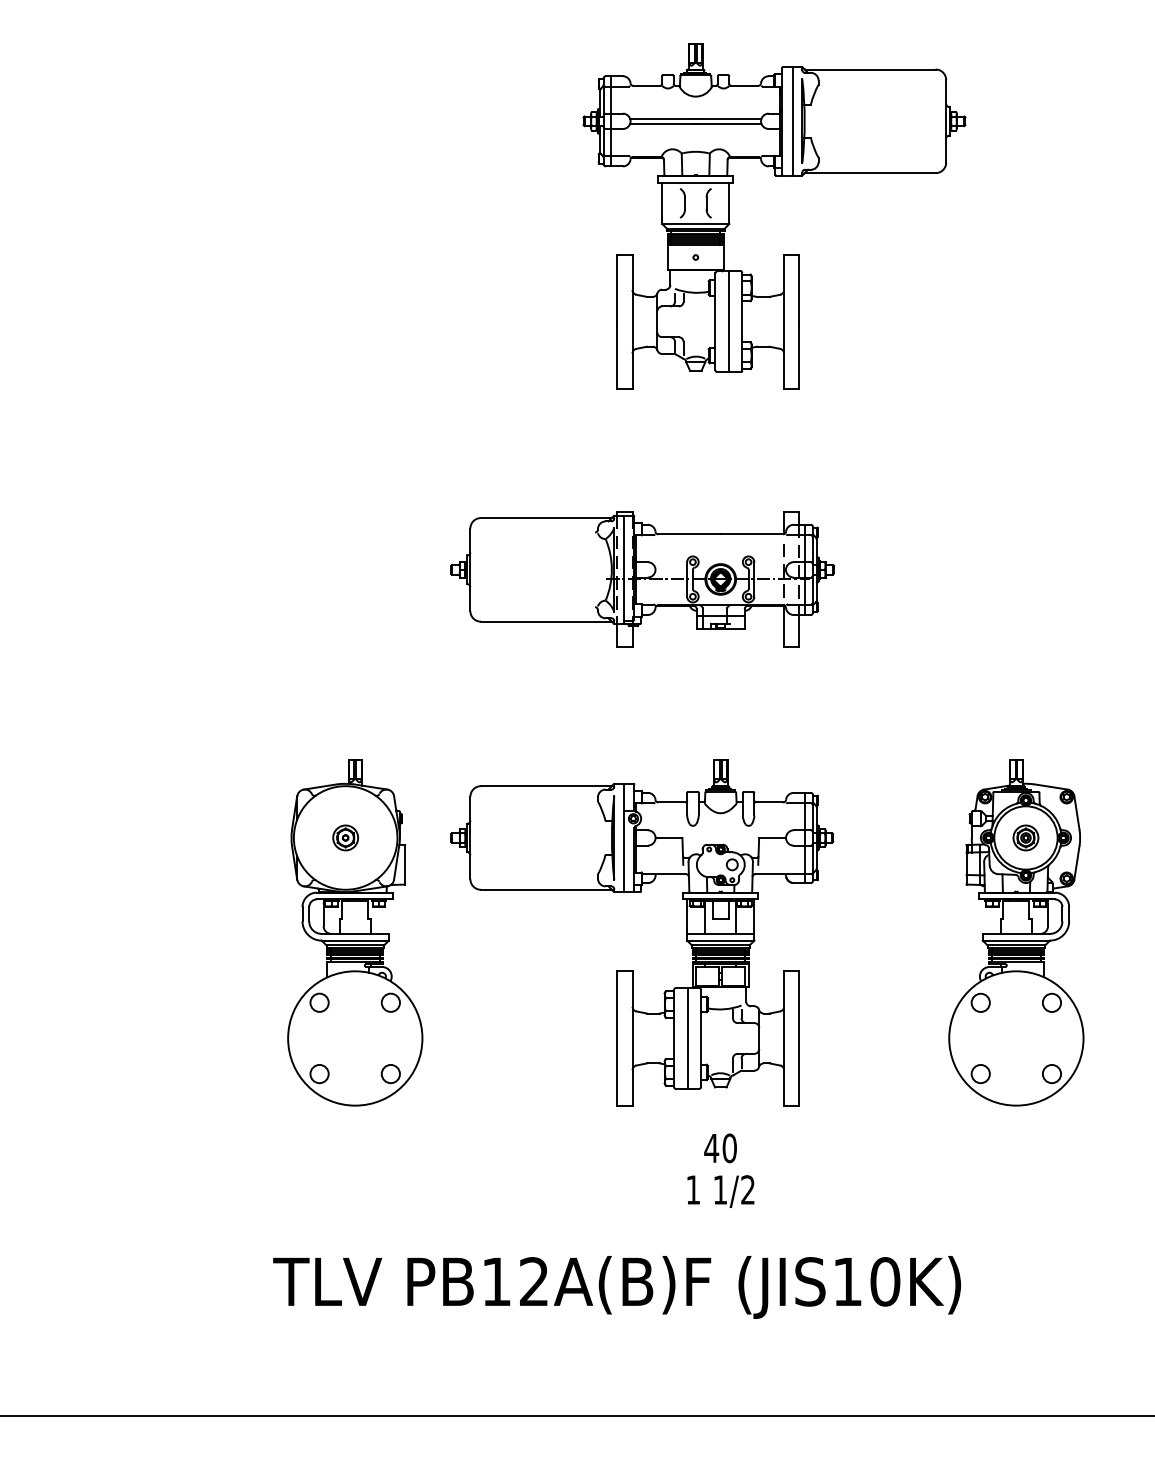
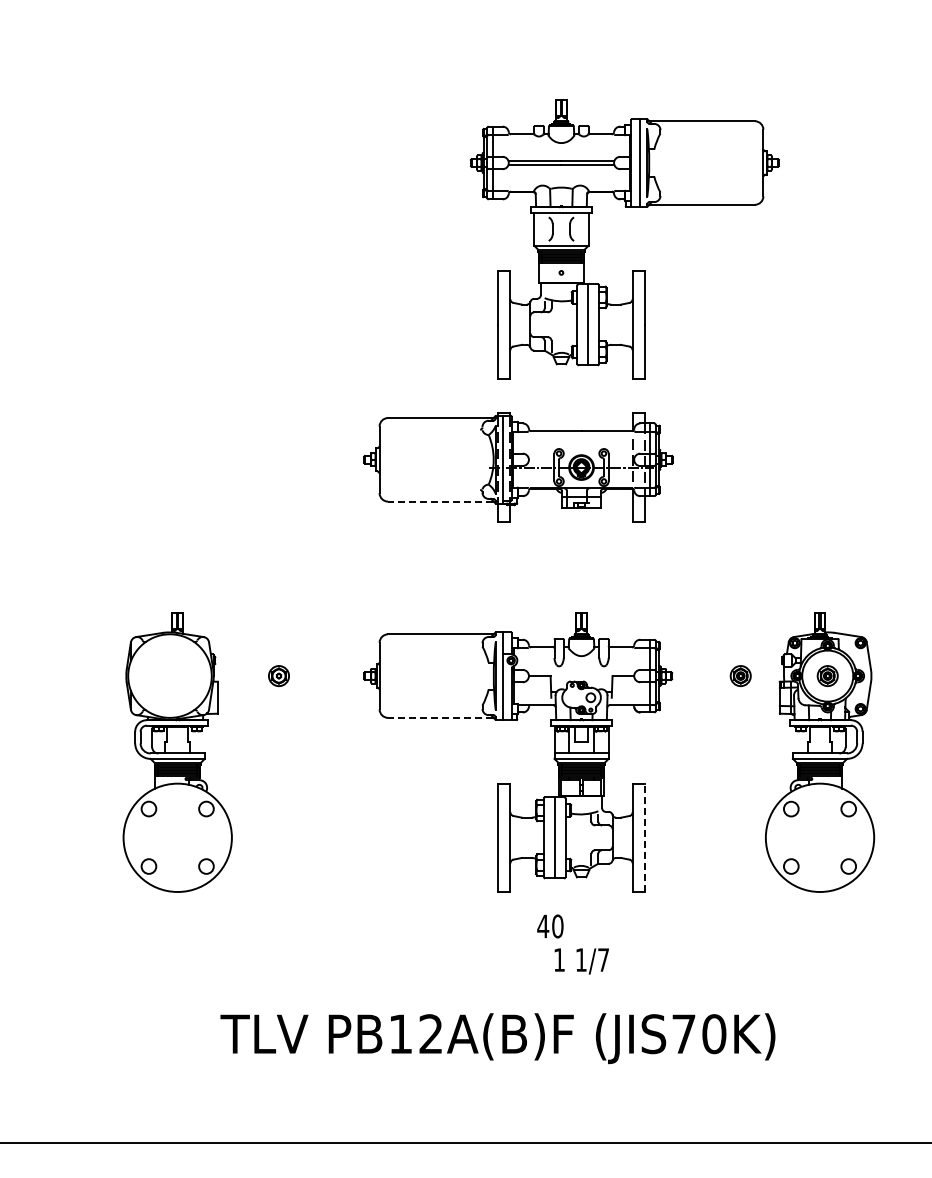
part: (775, 176) -> (625, 207), moved
line: (544, 621) -> (439, 501), solid -> dashed
part: (917, 837) -> (740, 675), added
line: (544, 889) -> (439, 717), solid -> dashed
part: (354, 932) -> (177, 752), moved
line: (800, 1038) -> (645, 837), solid -> dashed
text: (720, 1148) -> (550, 926), moved
text: (747, 1189) -> (603, 959), 1/2 -> 1/7
text: (847, 1281) -> (683, 1033), (JIS10K) -> (JIS70K)

